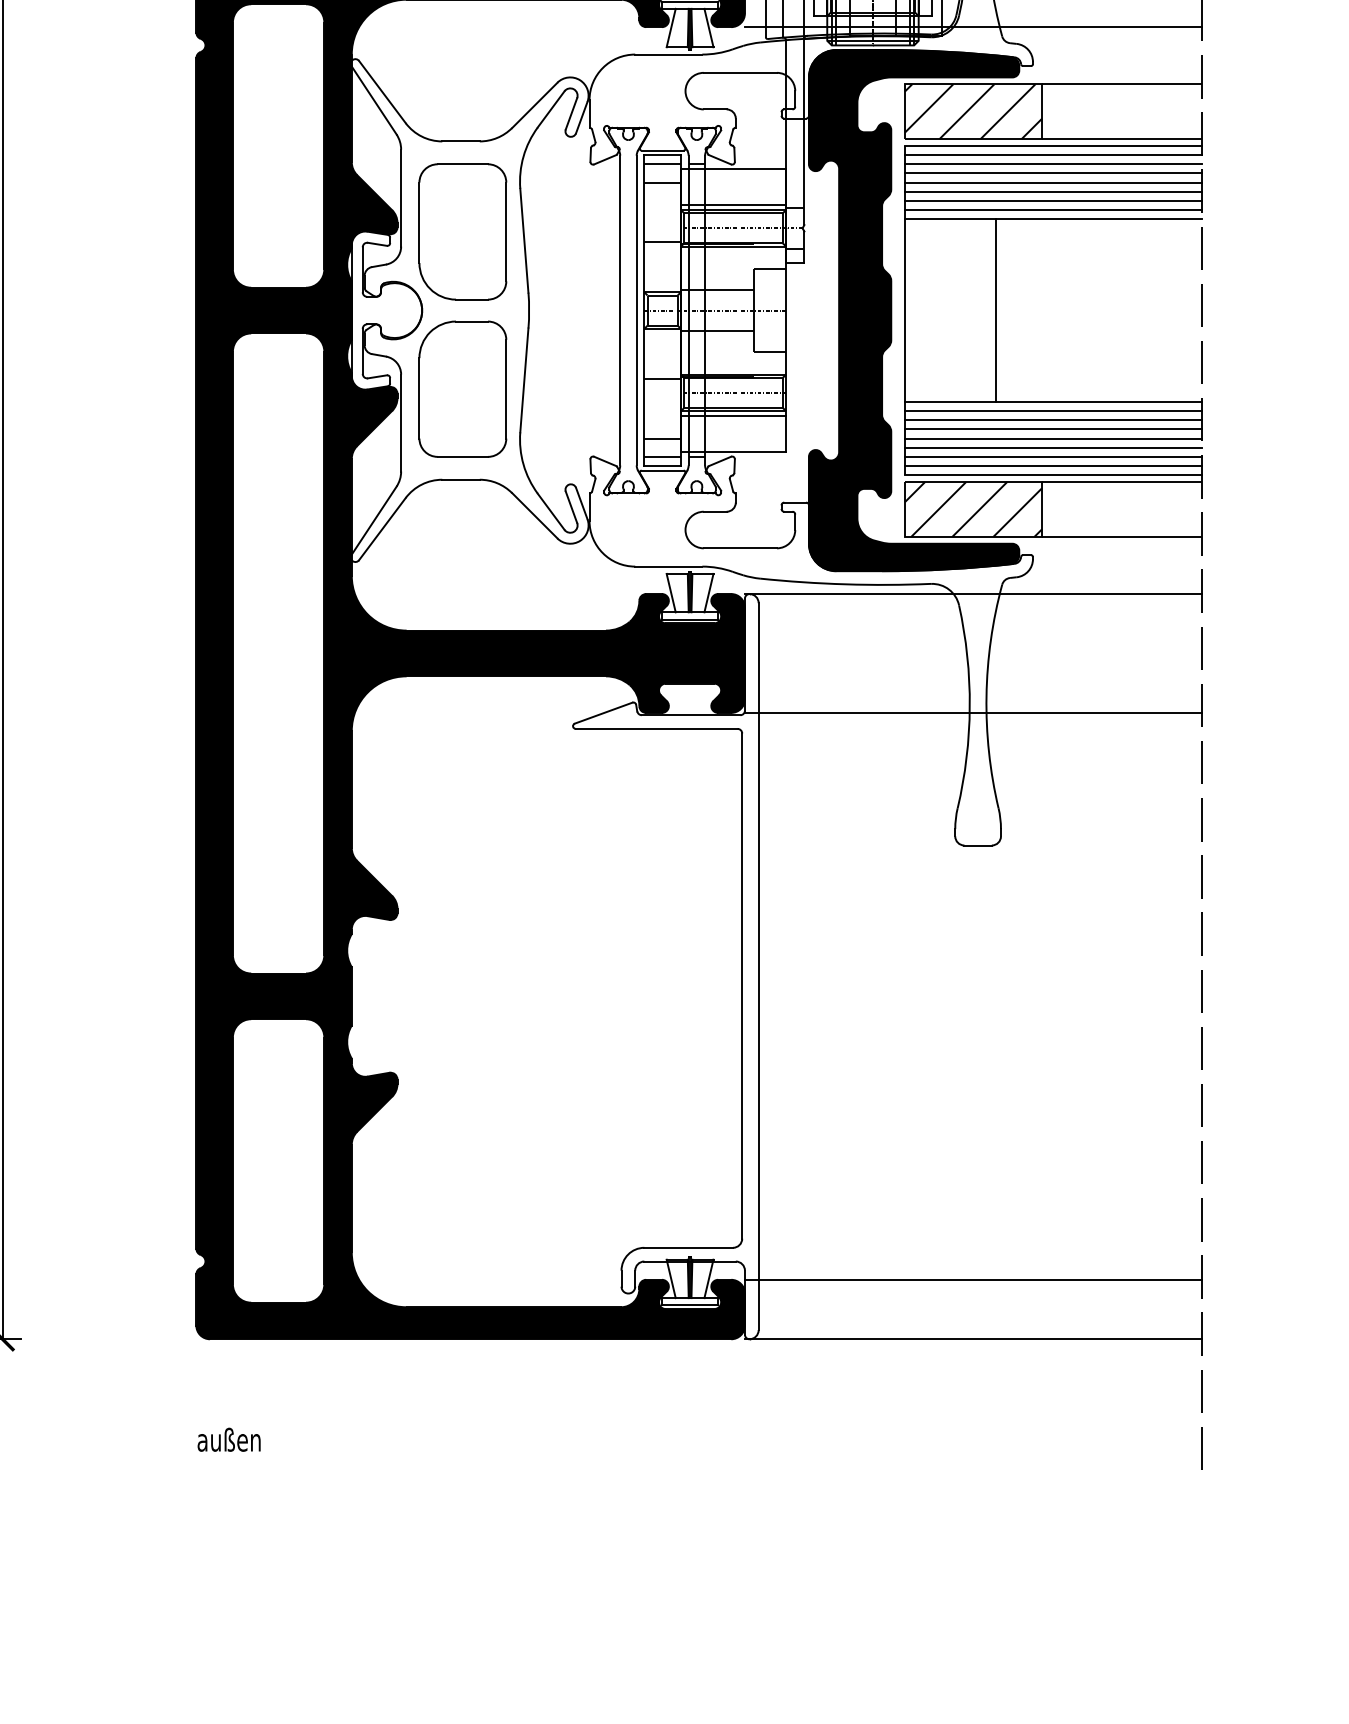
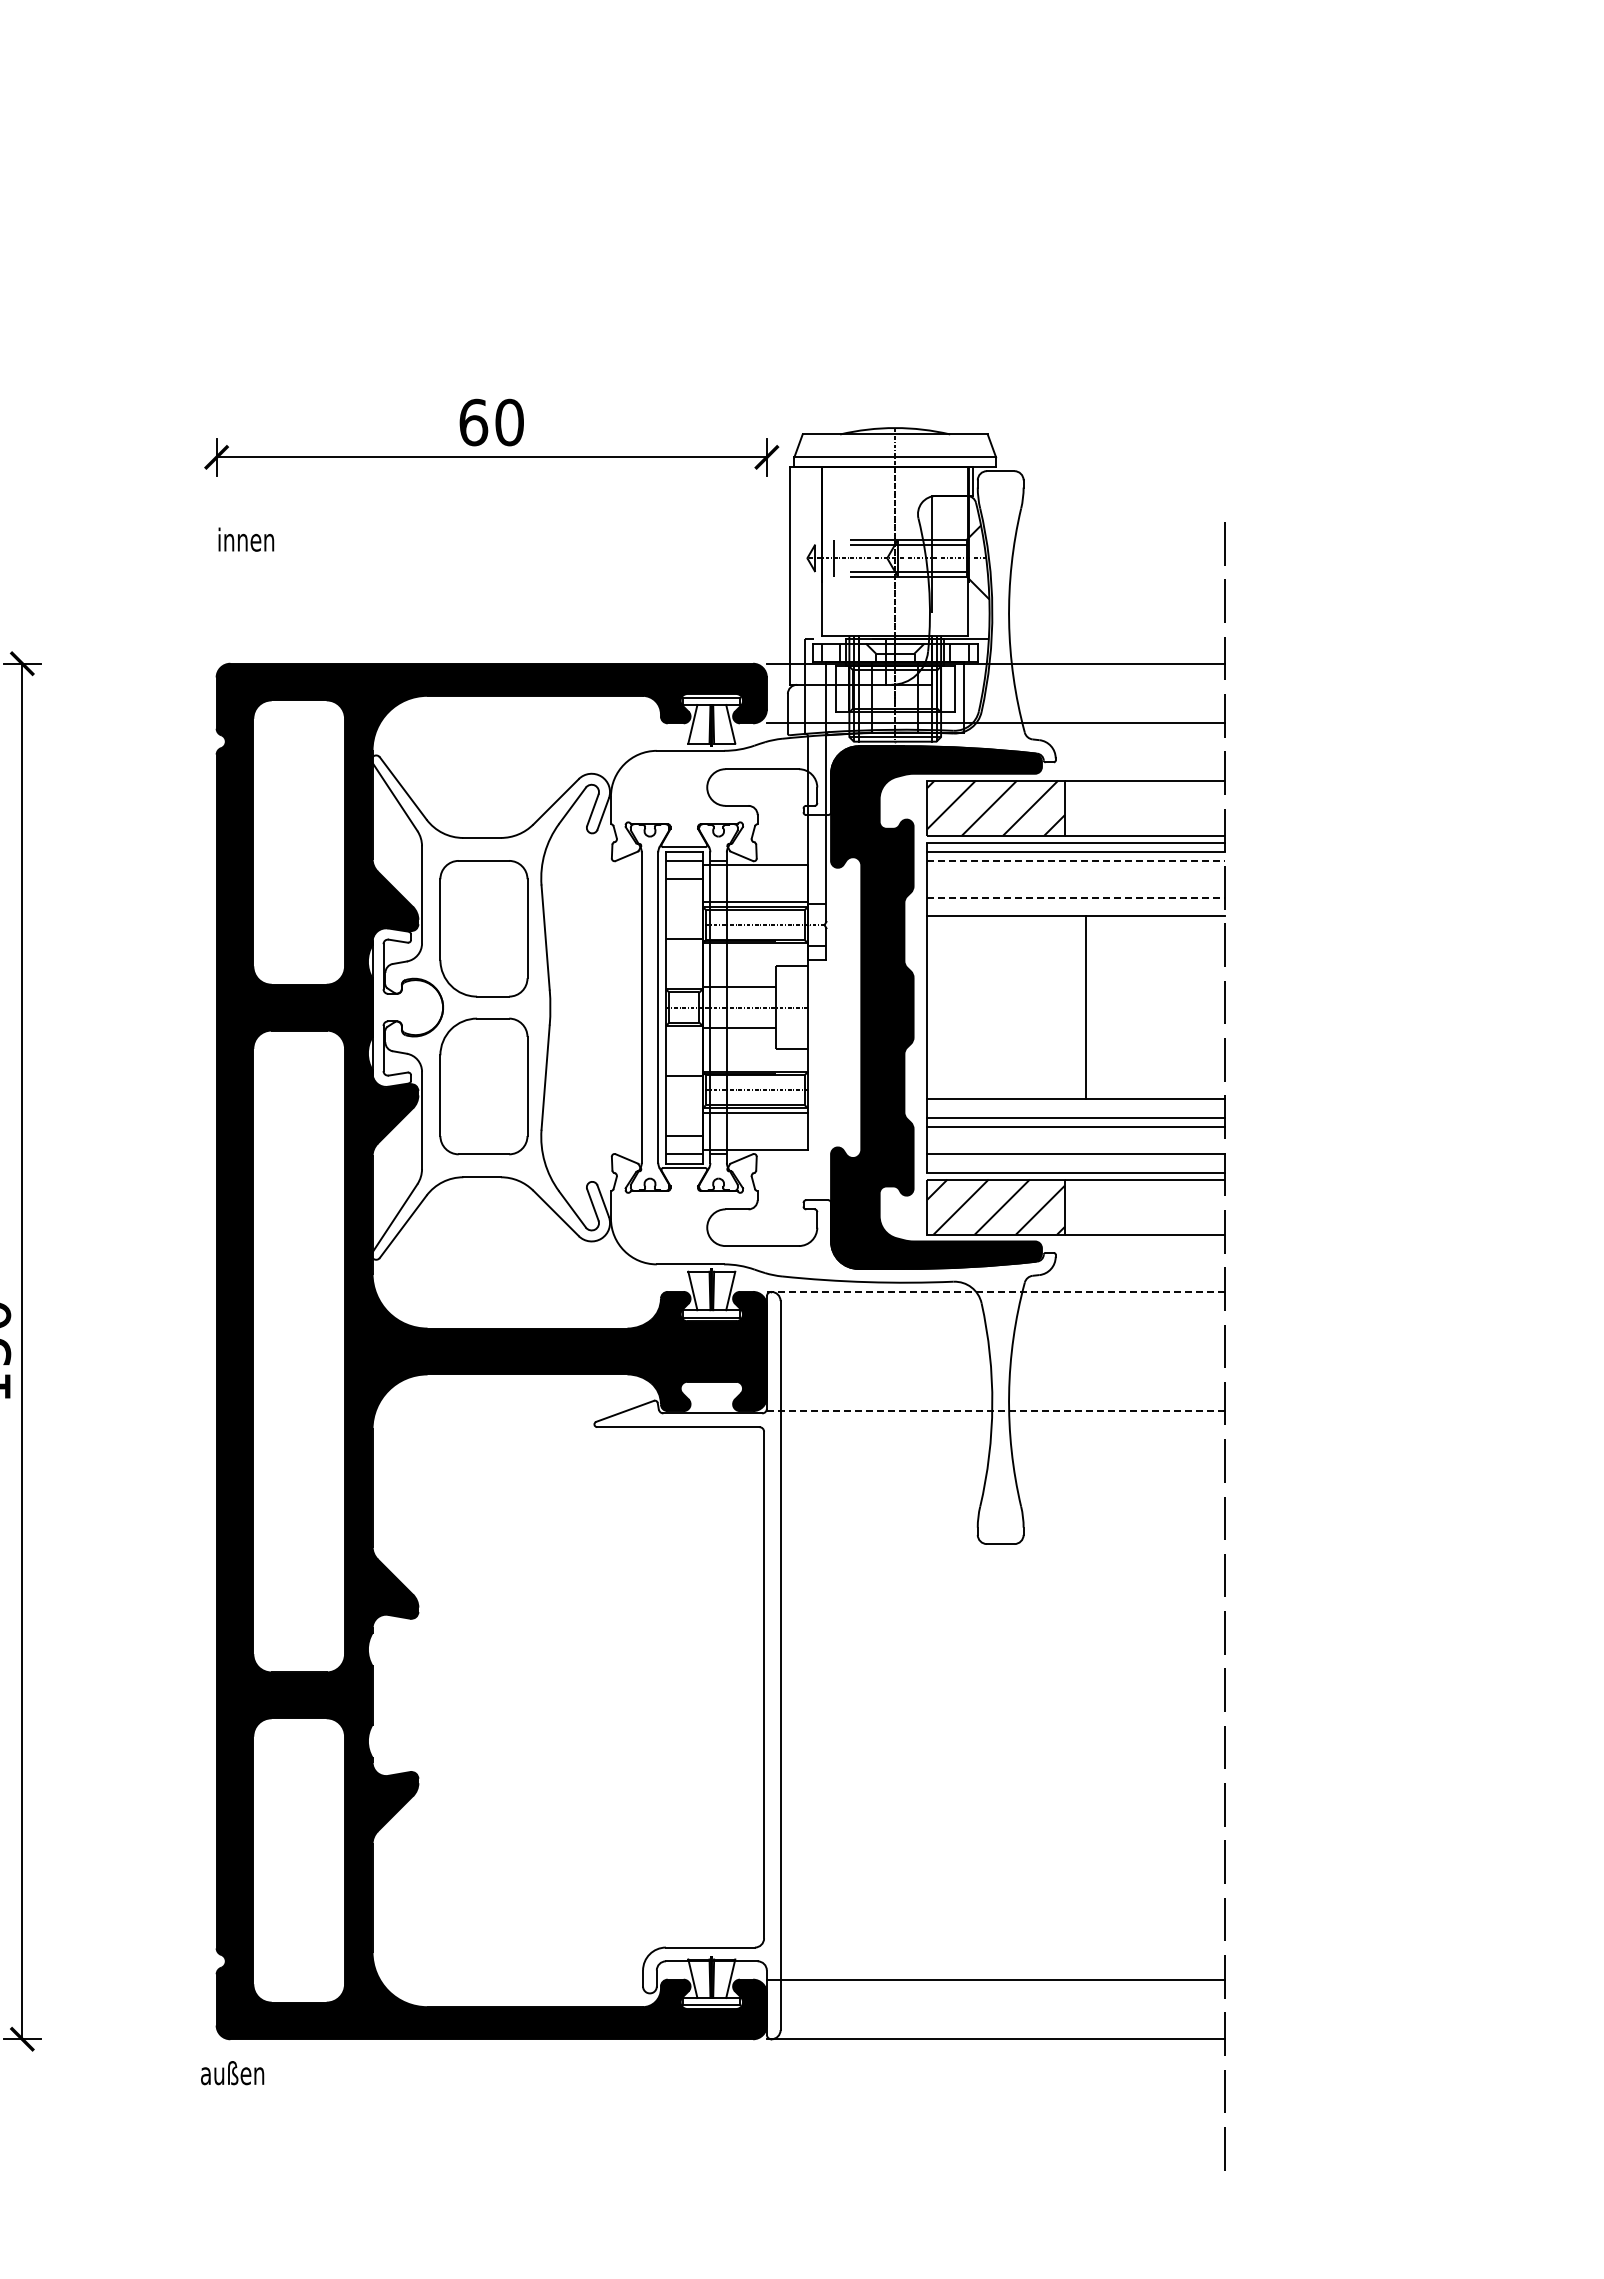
line: (1053, 163) -> (1076, 860), solid -> dashed
line: (1053, 173) -> (1076, 870), removed
line: (1053, 182) -> (1076, 879), removed
line: (1053, 191) -> (1076, 888), removed
line: (1053, 200) -> (1076, 897), solid -> dashed
line: (1053, 209) -> (1076, 906), removed
line: (996, 310) -> (1086, 1007), moved
line: (1053, 411) -> (1076, 1108), removed
line: (1053, 439) -> (1076, 1136), removed
line: (1053, 448) -> (1076, 1145), removed
line: (1053, 466) -> (1076, 1163), removed
line: (973, 593) -> (996, 1291), solid -> dashed
line: (973, 713) -> (996, 1411), solid -> dashed
text: (229, 1440) -> (232, 2073), moved

